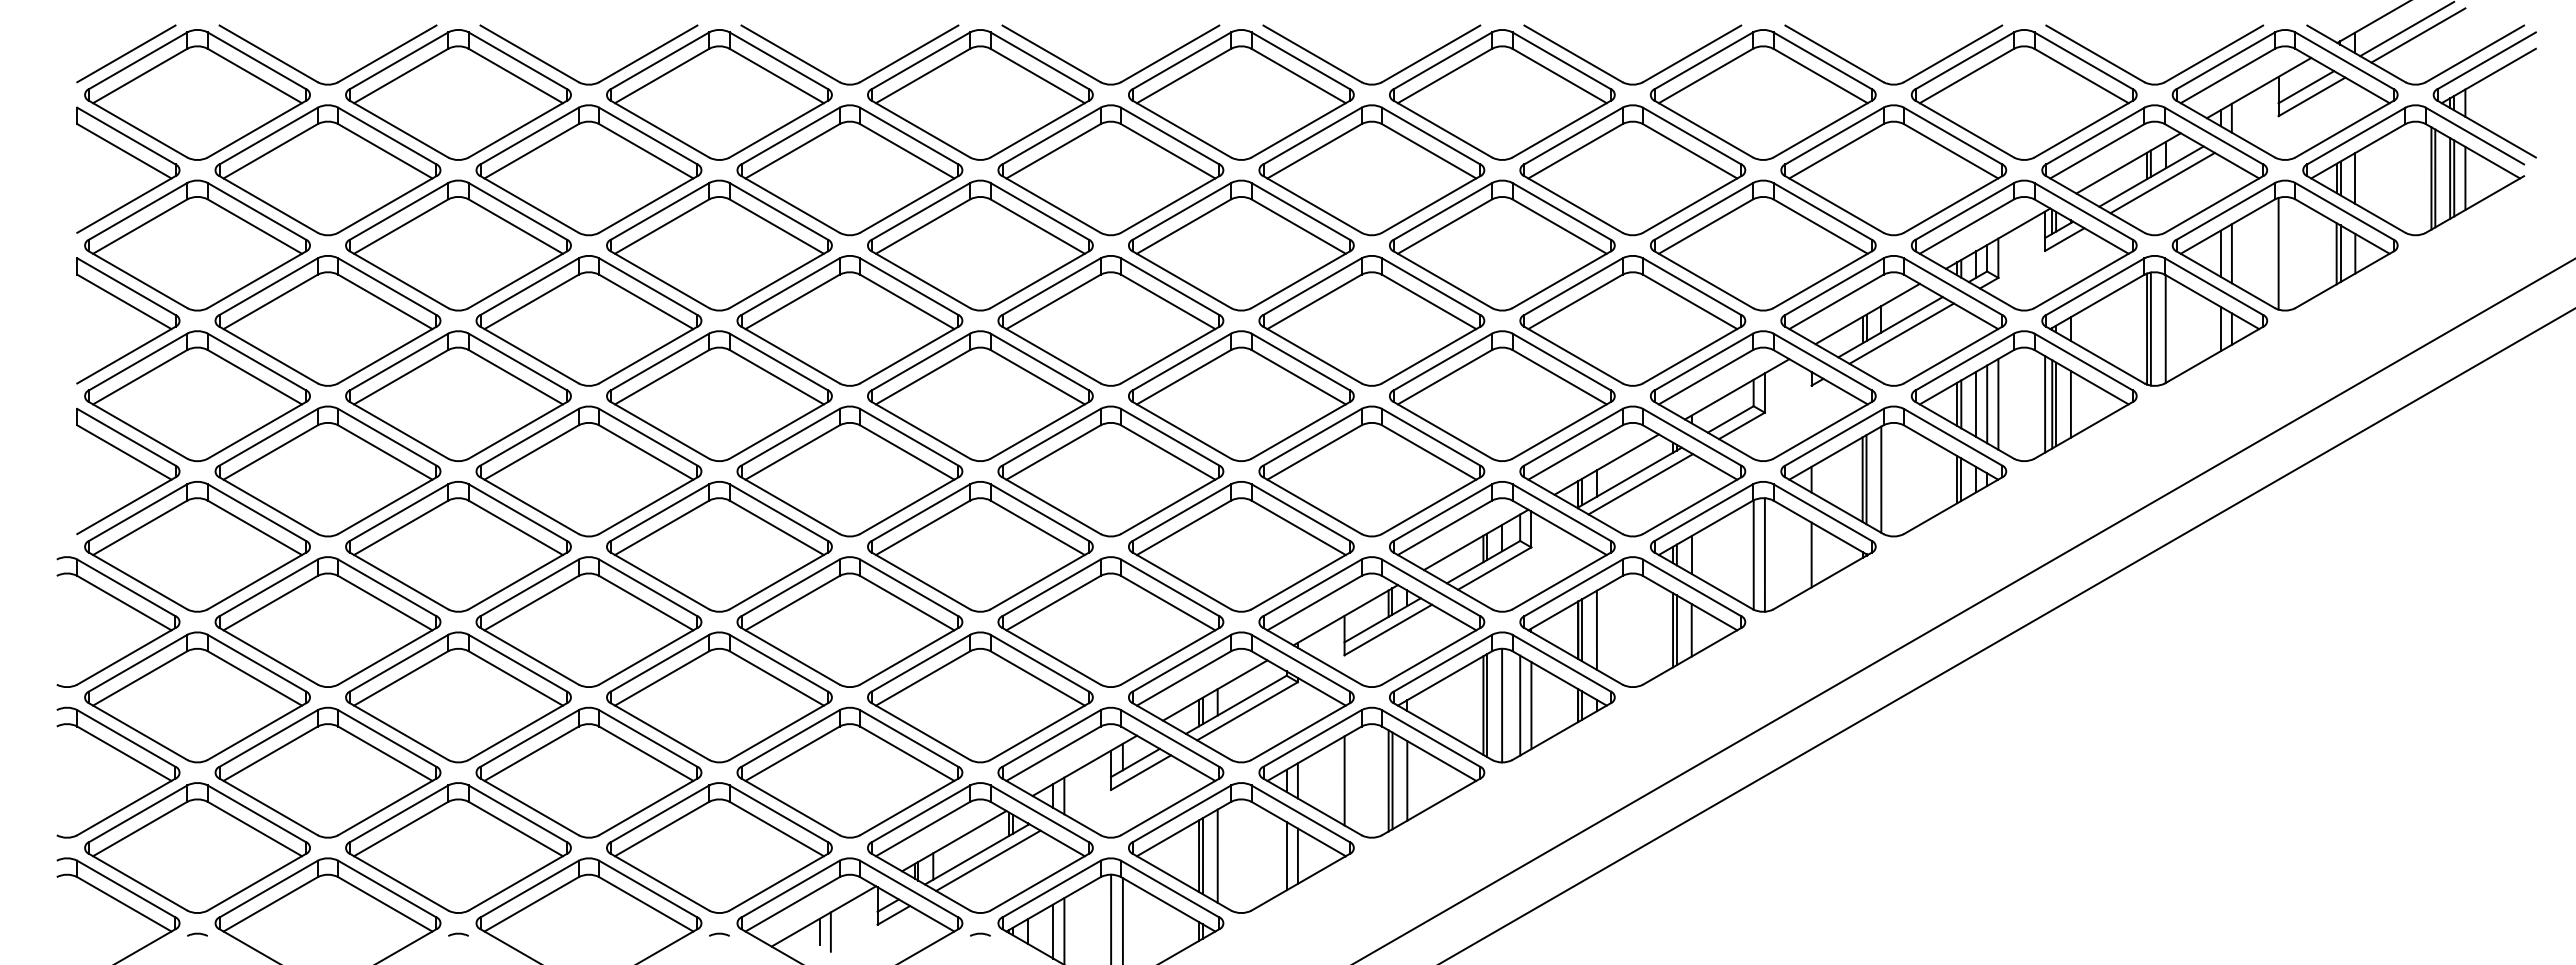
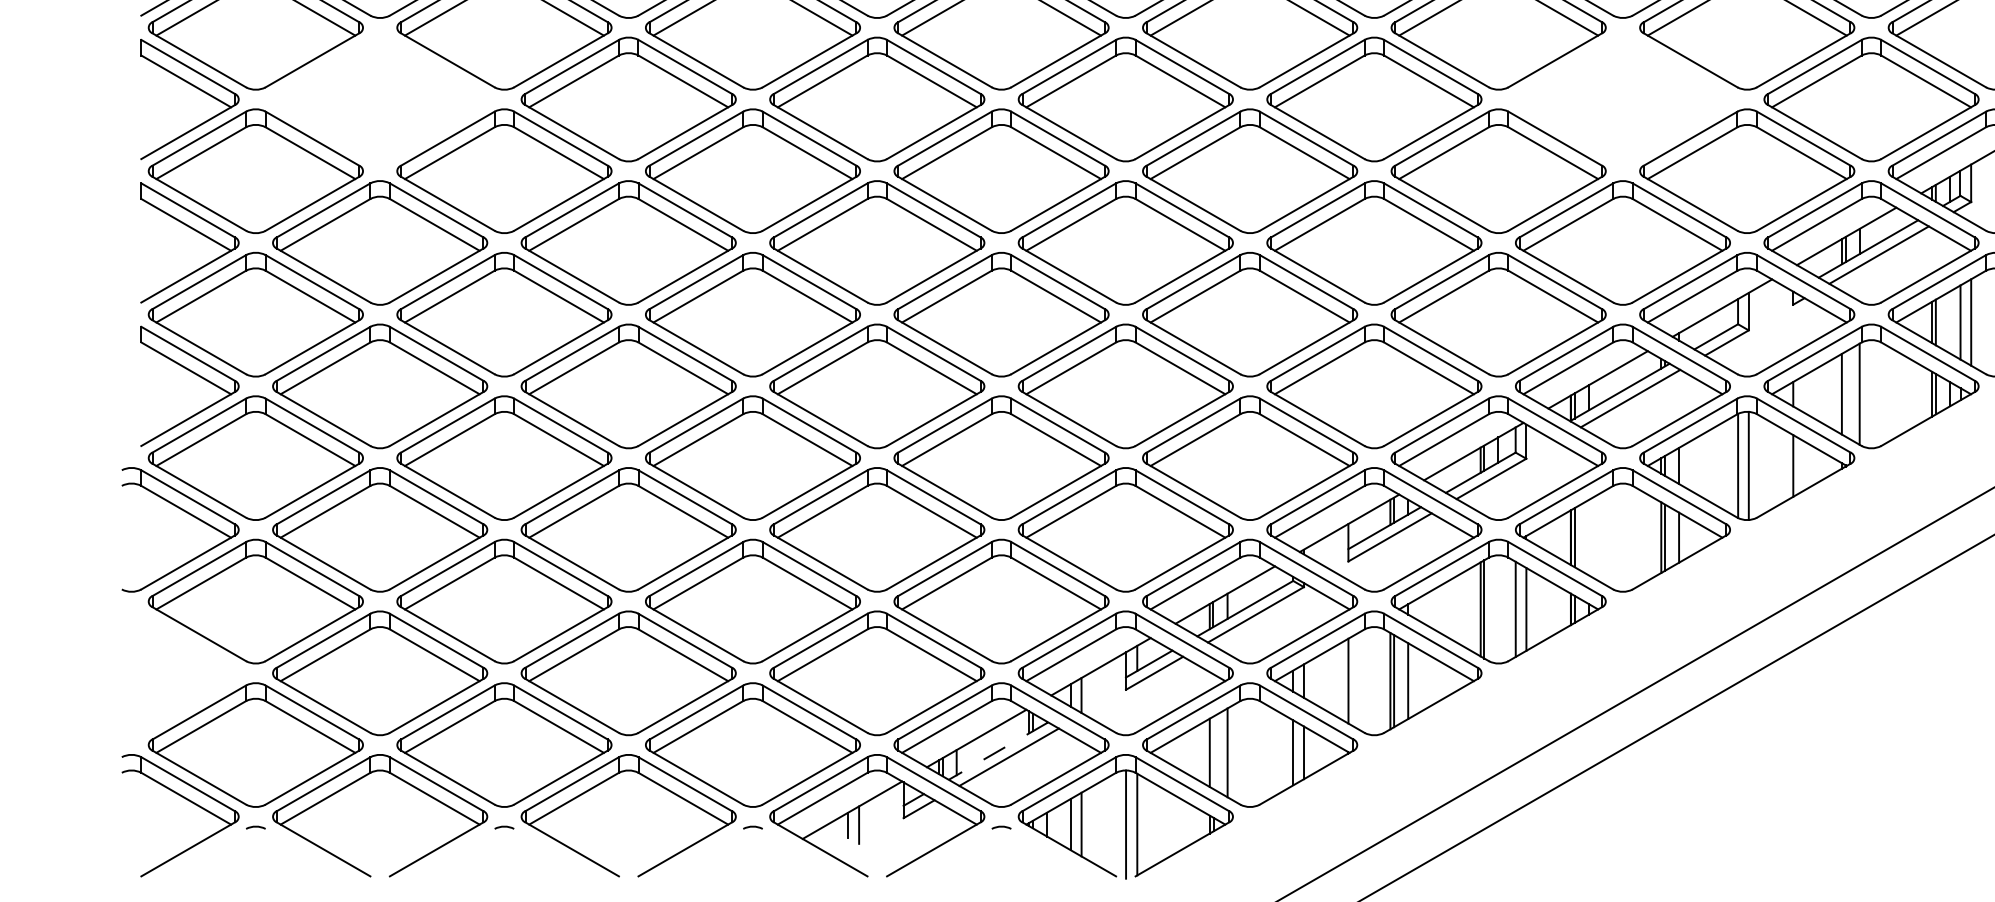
part: (327, 170) -> (379, 99), removed
part: (1632, 170) -> (1622, 99), removed
line: (1976, 403) -> (1950, 321), removed
line: (1866, 479) -> (1845, 394), removed
line: (1596, 629) -> (1588, 536), removed
line: (1502, 705) -> (1498, 609), removed
part: (128, 757) -> (190, 658), removed
line: (976, 854) -> (997, 751), solid -> dashed
line: (1202, 856) -> (1213, 753), removed

